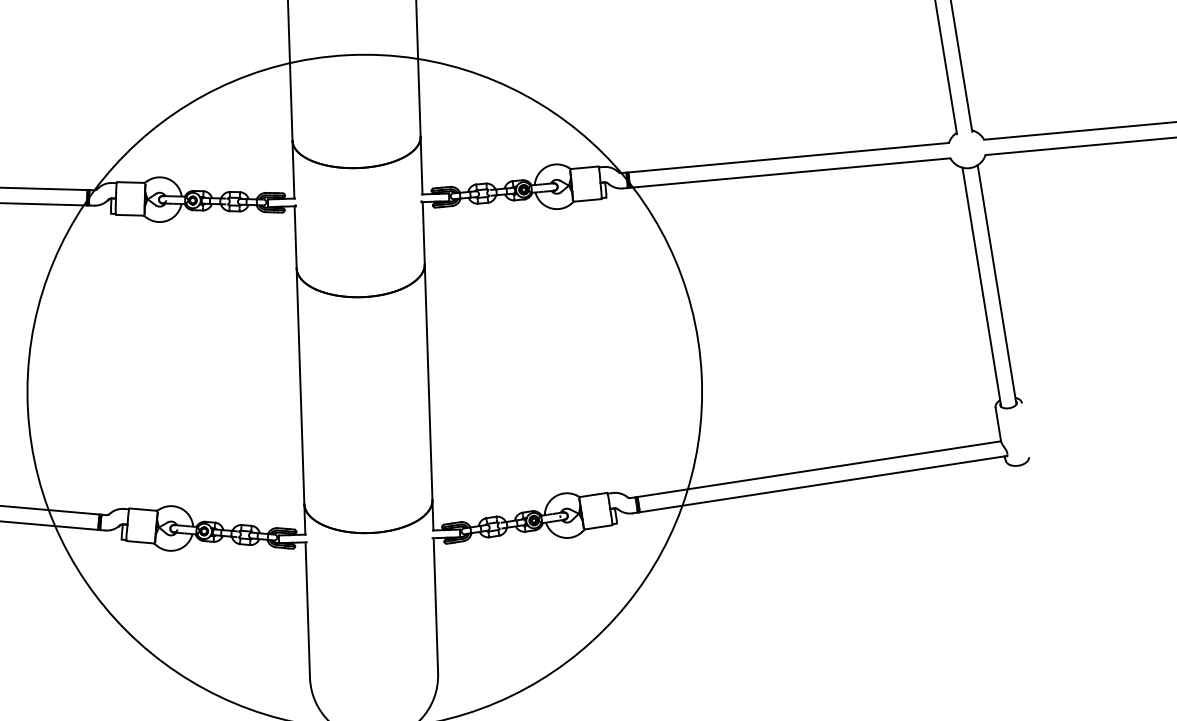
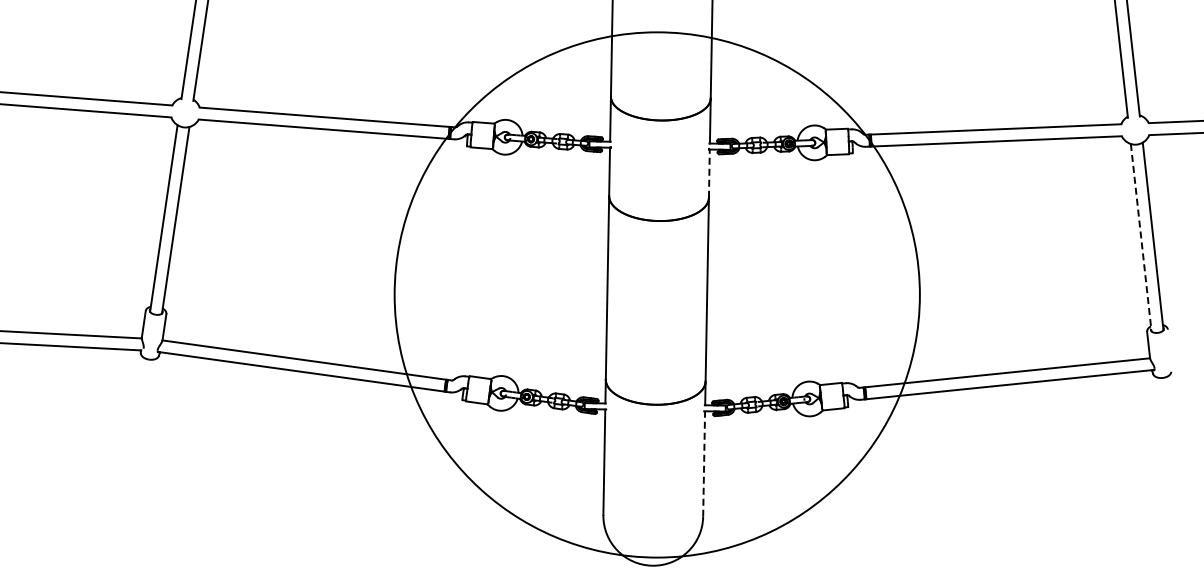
line: (423, 232) -> (709, 173), solid -> dashed
line: (982, 288) -> (1141, 238), solid -> dashed
line: (436, 606) -> (704, 464), solid -> dashed

